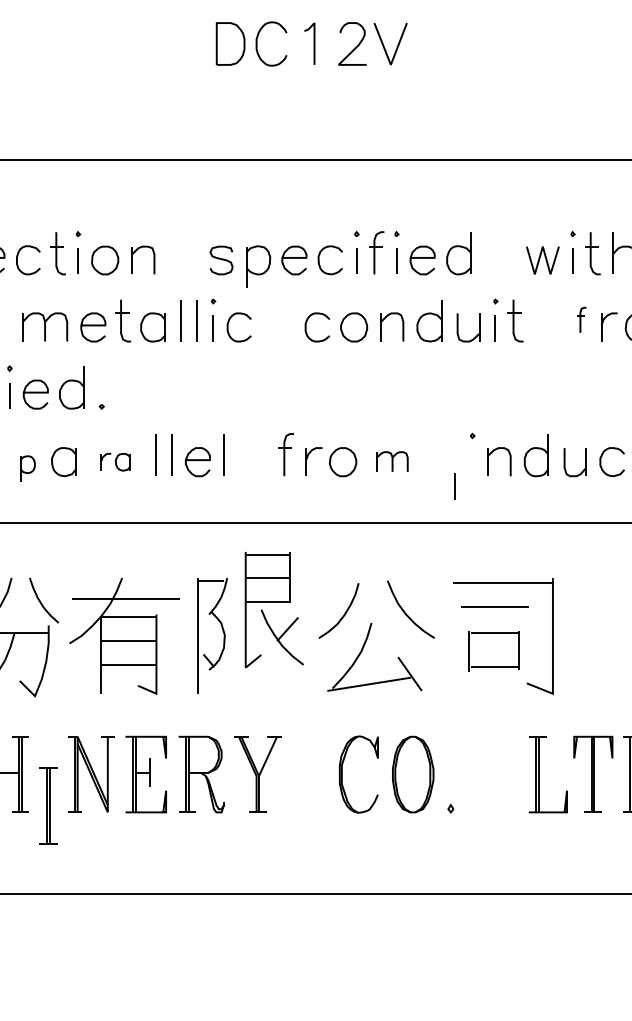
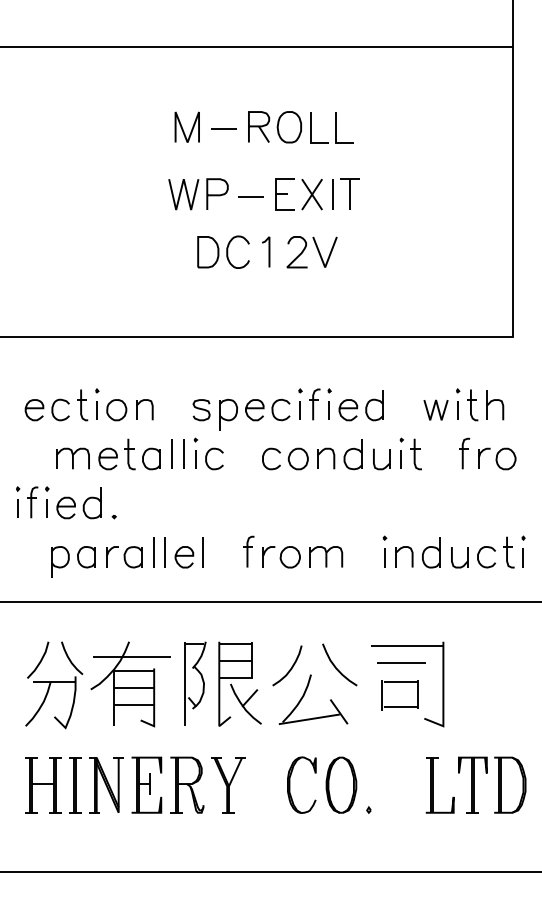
part: (581, 319) -> (464, 453), size x1.67
part: (392, 461) -> (326, 556), size x1.43
part: (115, 462) -> (124, 557), size x1.67
part: (28, 467) -> (60, 561), size x1.67
line: (454, 485) -> (384, 557), moved
part: (273, 609) -> (239, 683), moved
part: (48, 806) -> (75, 785), moved

